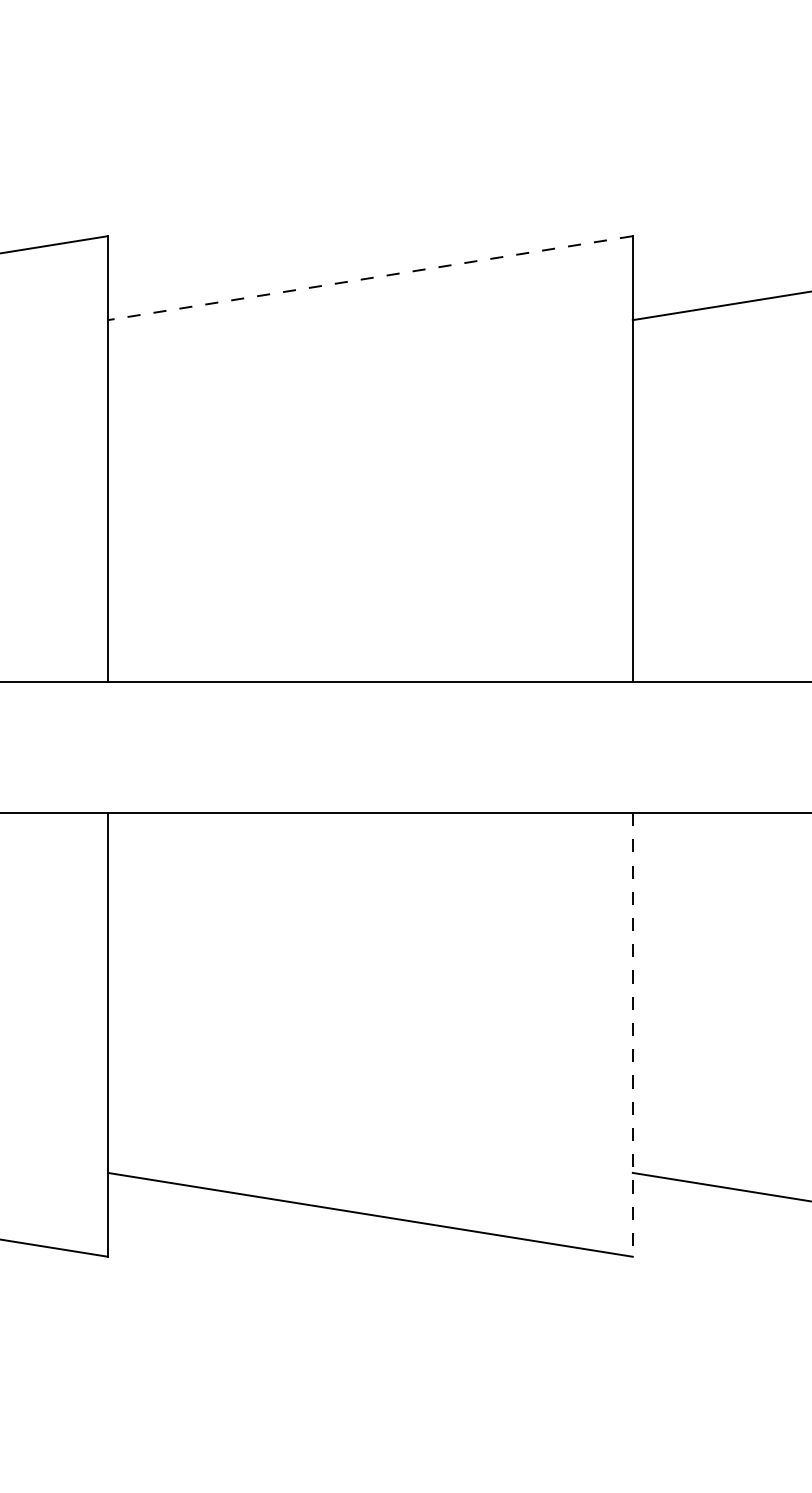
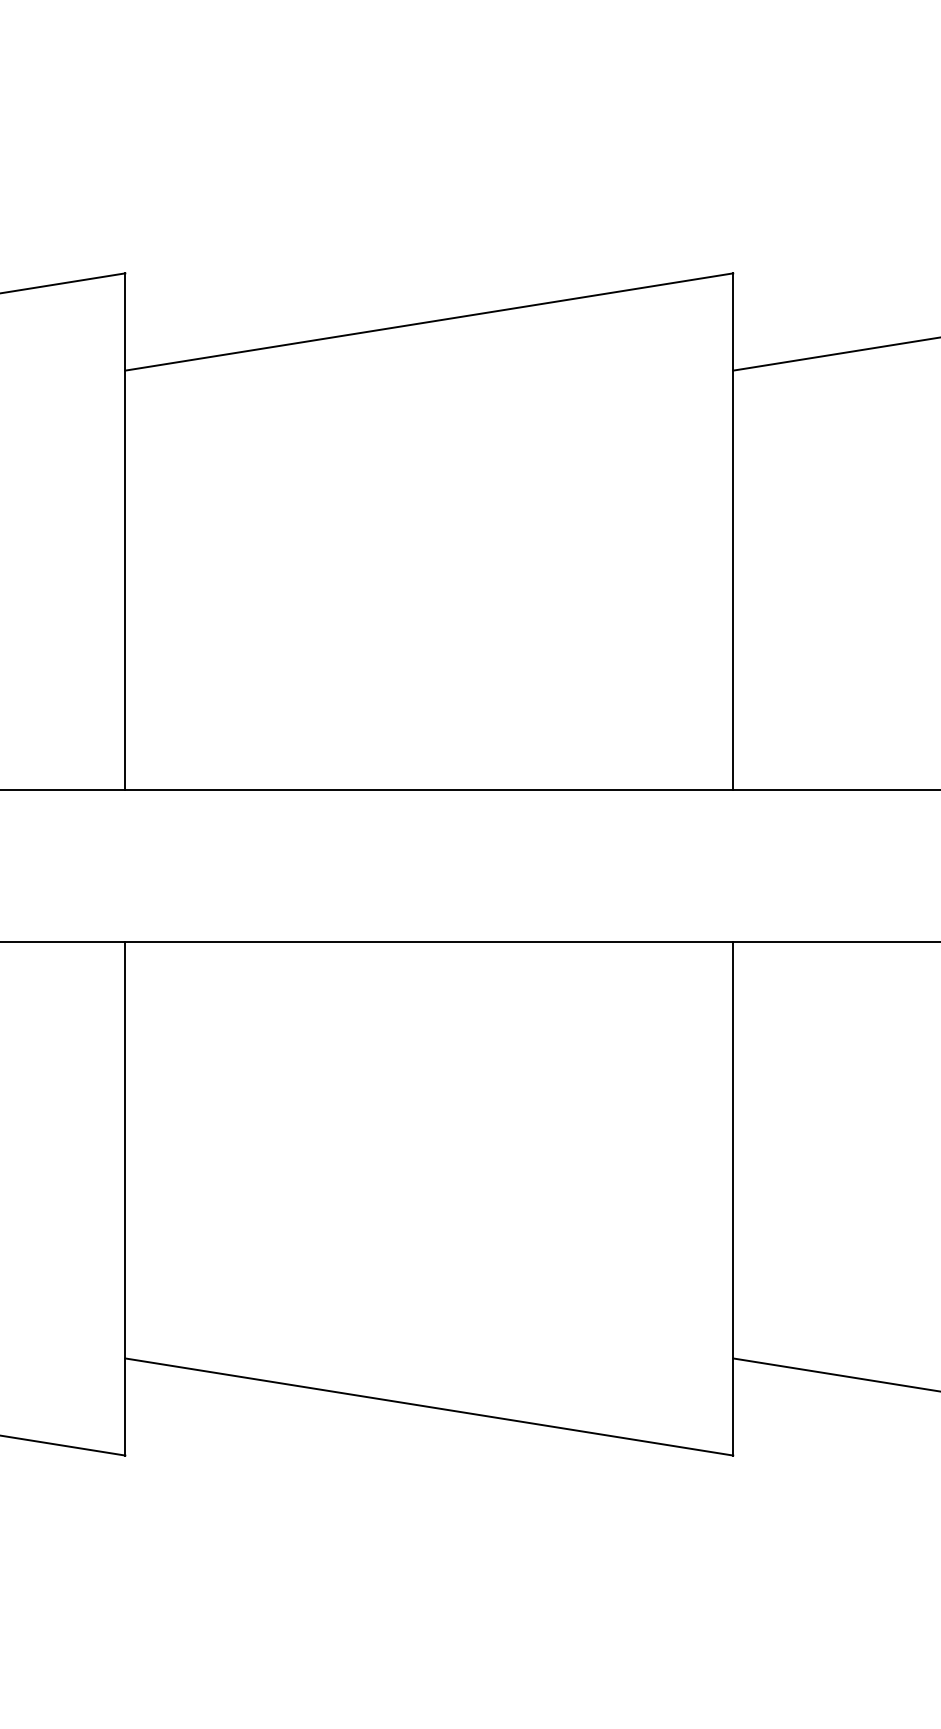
line: (370, 278) -> (429, 322), dashed -> solid
line: (633, 1034) -> (733, 1198), dashed -> solid

